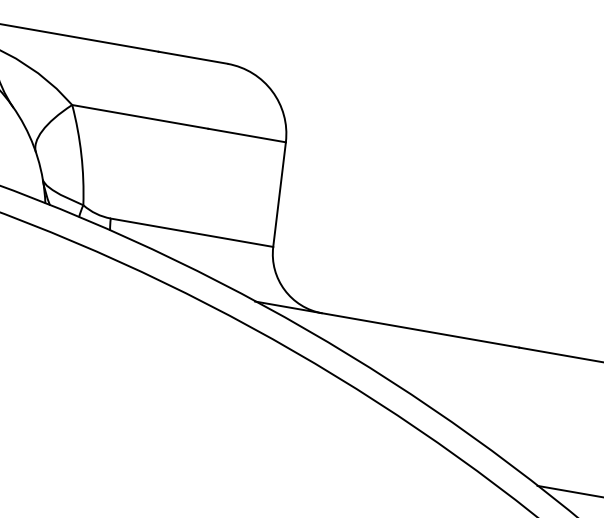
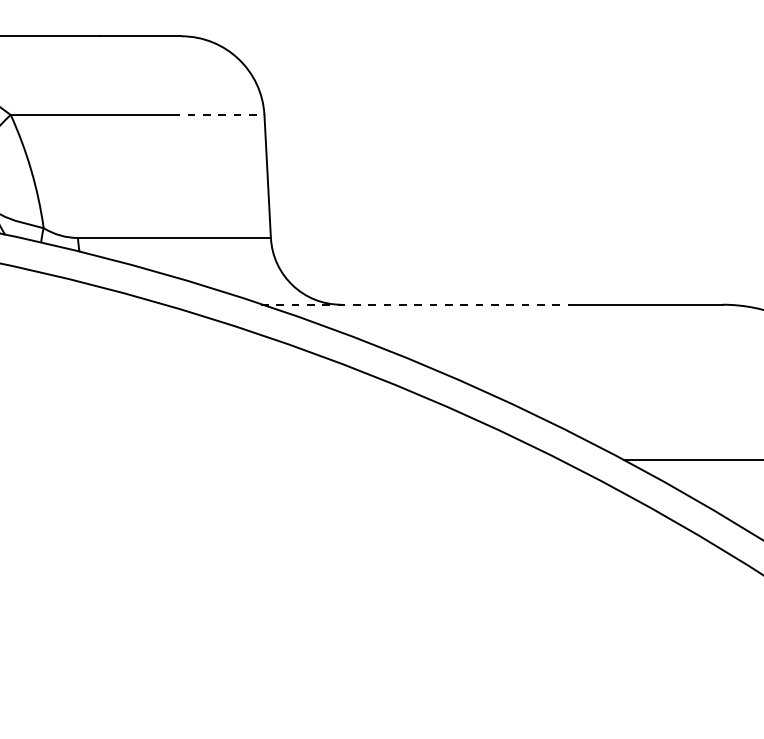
line: (247, 135) -> (218, 114), solid -> dashed
line: (386, 324) -> (417, 304), solid -> dashed

